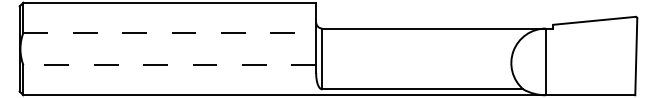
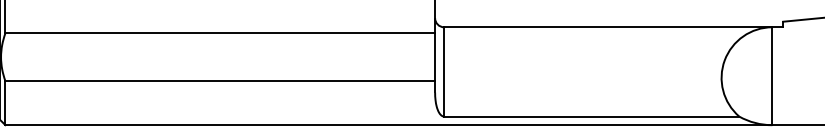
line: (170, 32) -> (221, 33), dashed -> solid
line: (169, 65) -> (219, 81), dashed -> solid

